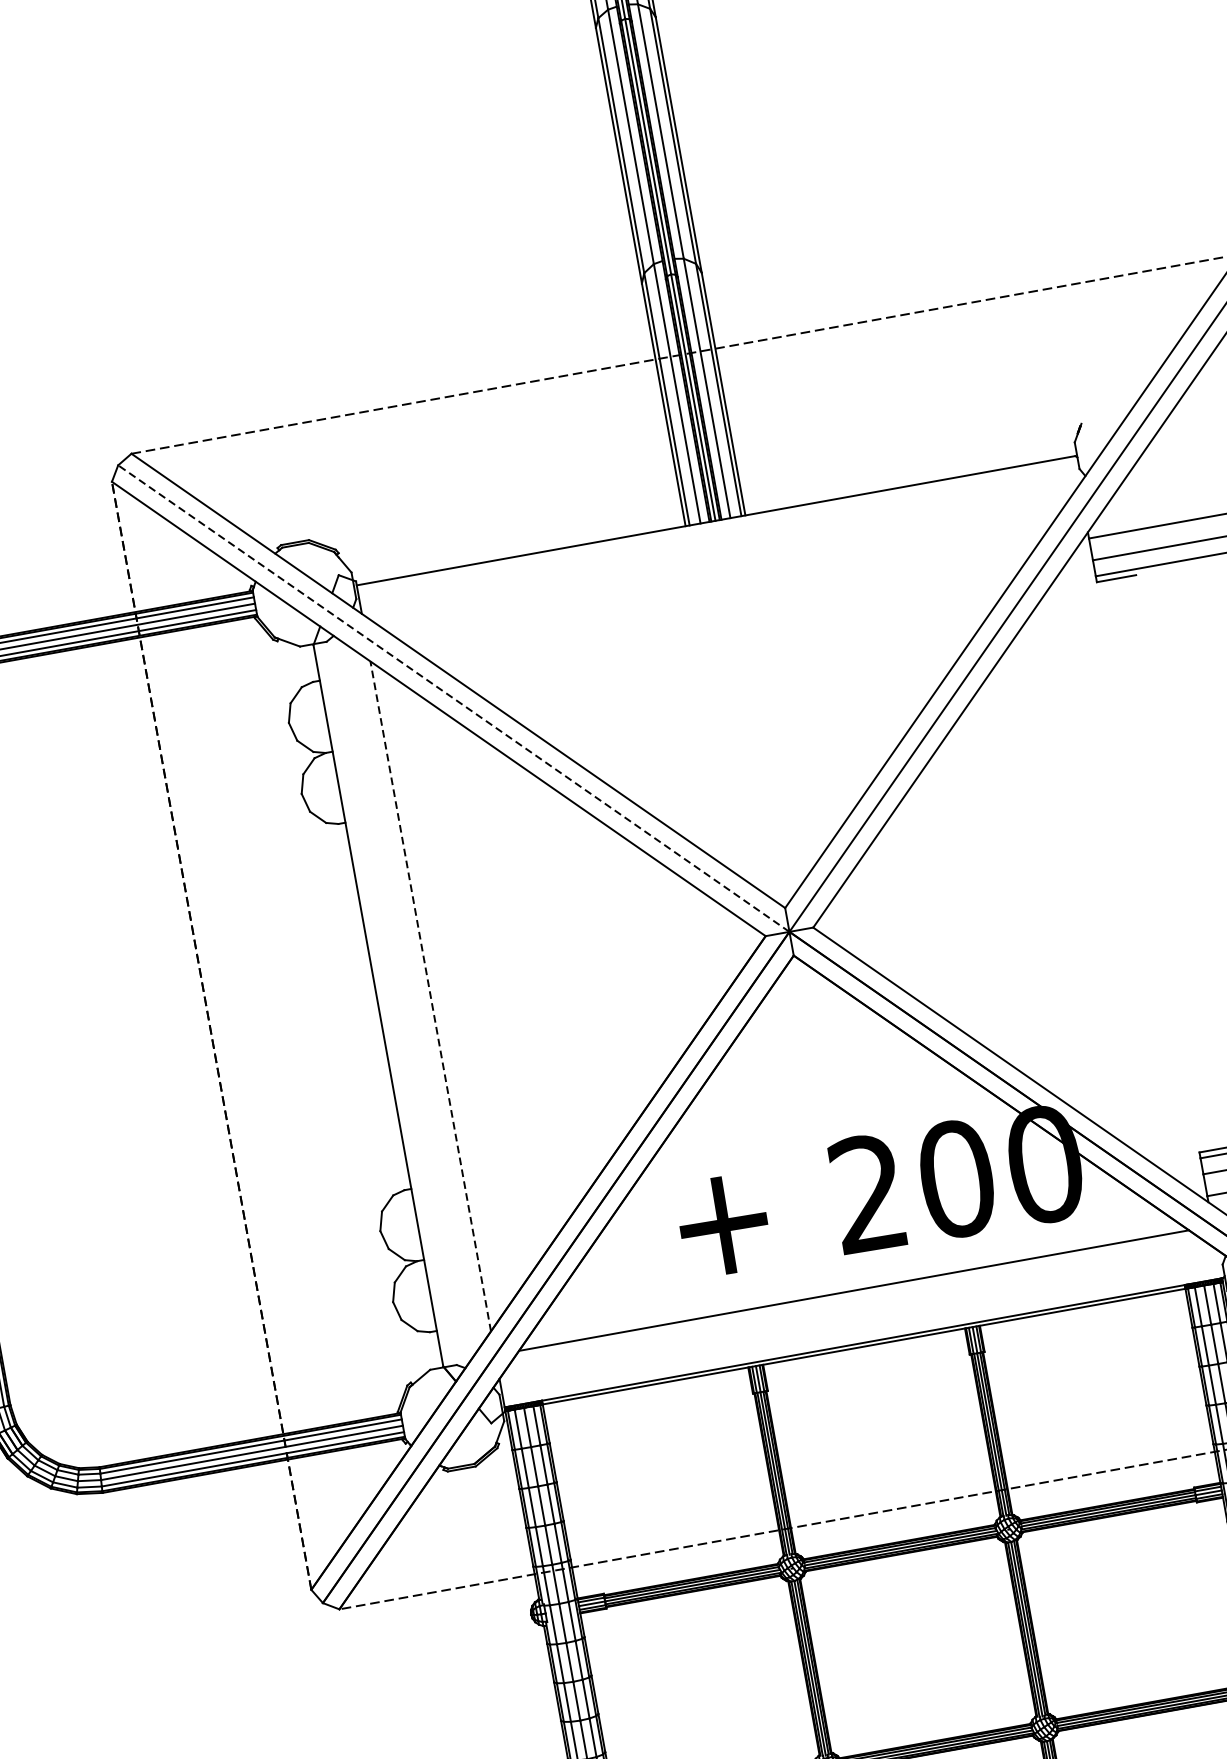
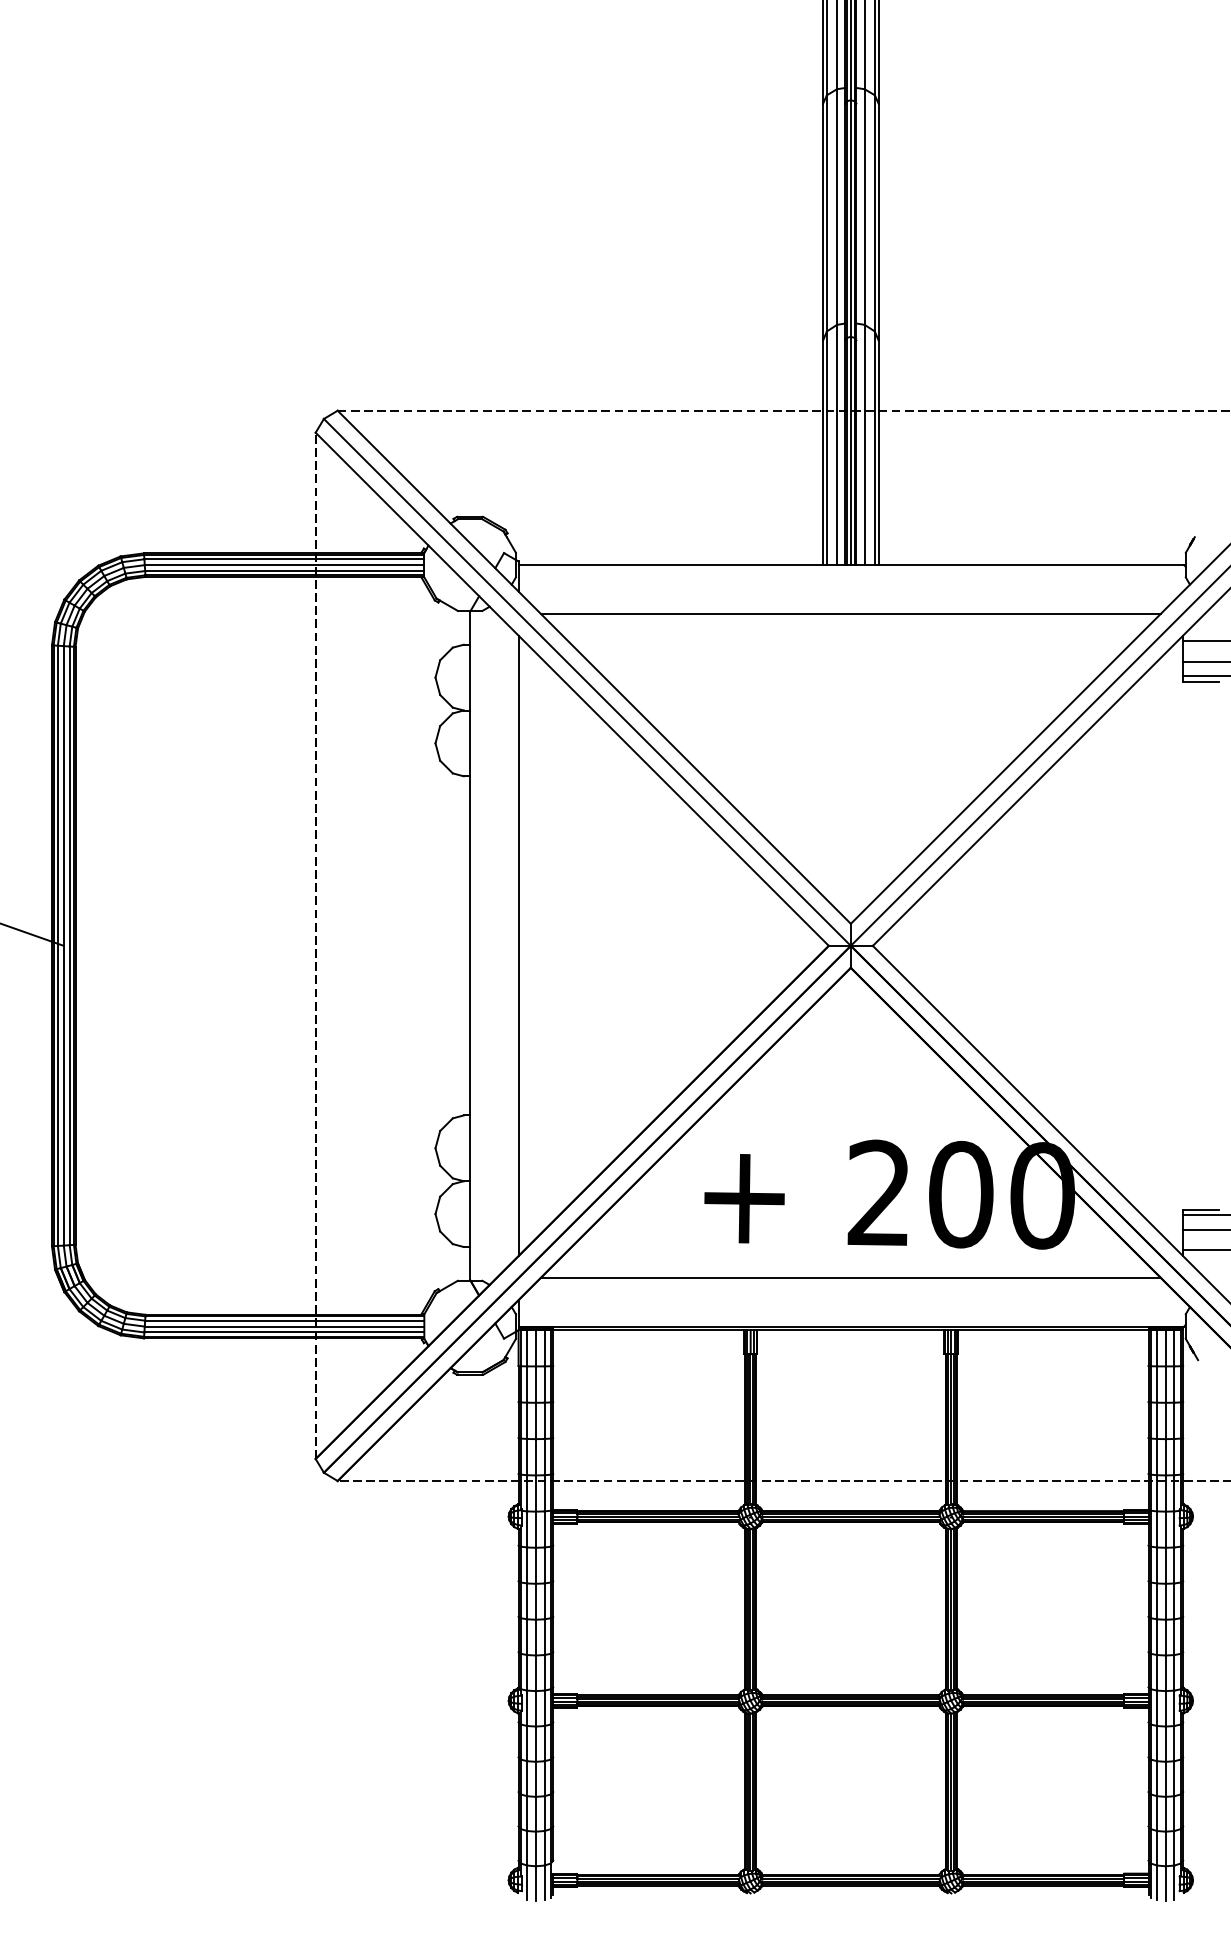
line: (724, 573) -> (850, 613), added
line: (453, 698) -> (587, 682), dashed -> solid
line: (430, 996) -> (518, 945), dashed -> solid

